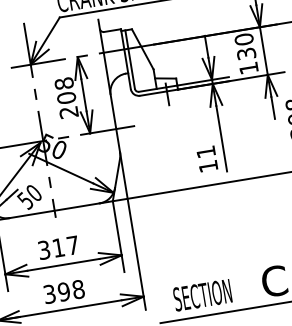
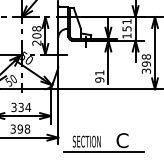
text: (244, 47) -> (126, 25), 130 -> 151
text: (207, 165) -> (99, 79), 11 -> 91
text: (65, 246) -> (24, 107), 317 -> 334

